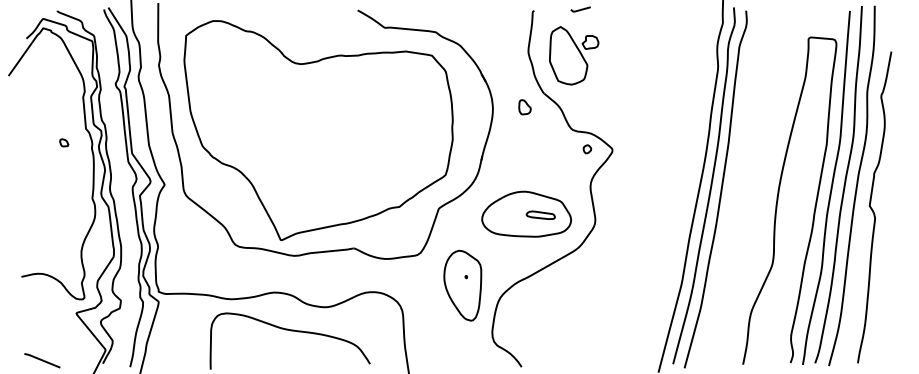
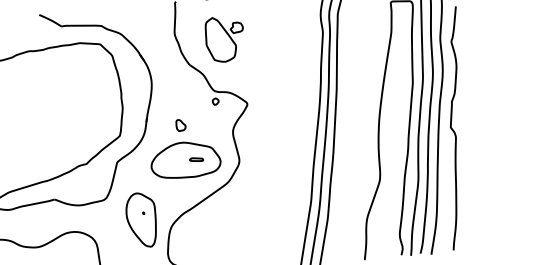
part: (574, 55) -> (225, 39), moved
part: (524, 107) -> (180, 125), moved
part: (587, 149) -> (215, 101), moved
part: (540, 214) -> (196, 159), size x0.6

